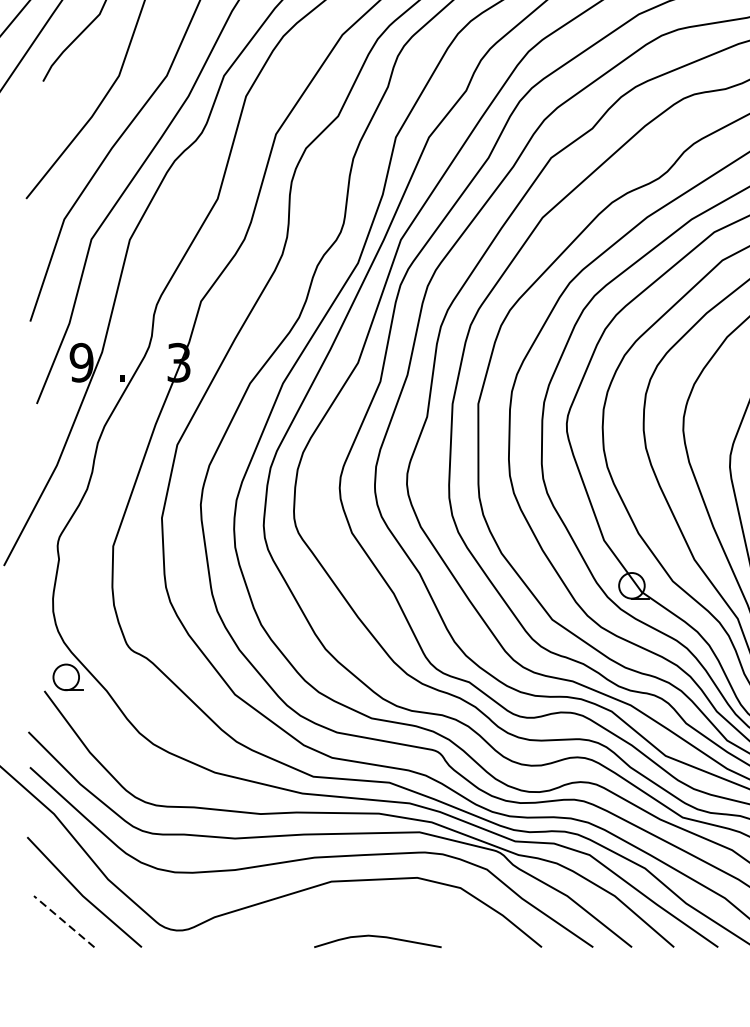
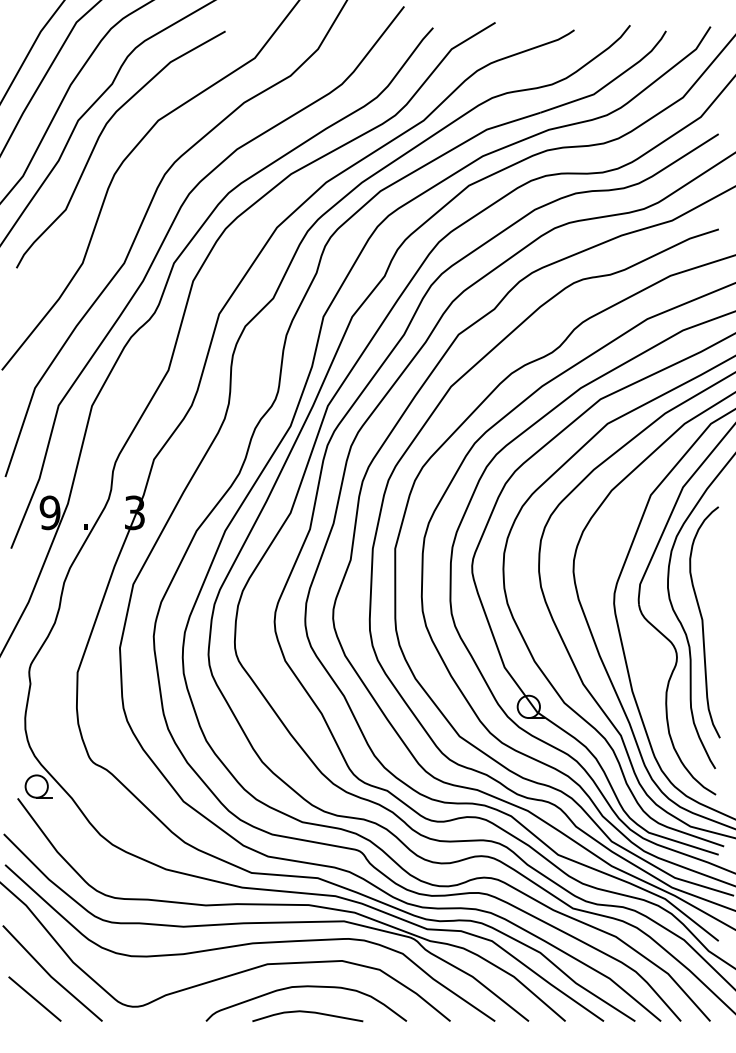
curve: (376, 908) -> (306, 987), added
line: (63, 921) -> (34, 998), dashed -> solid

